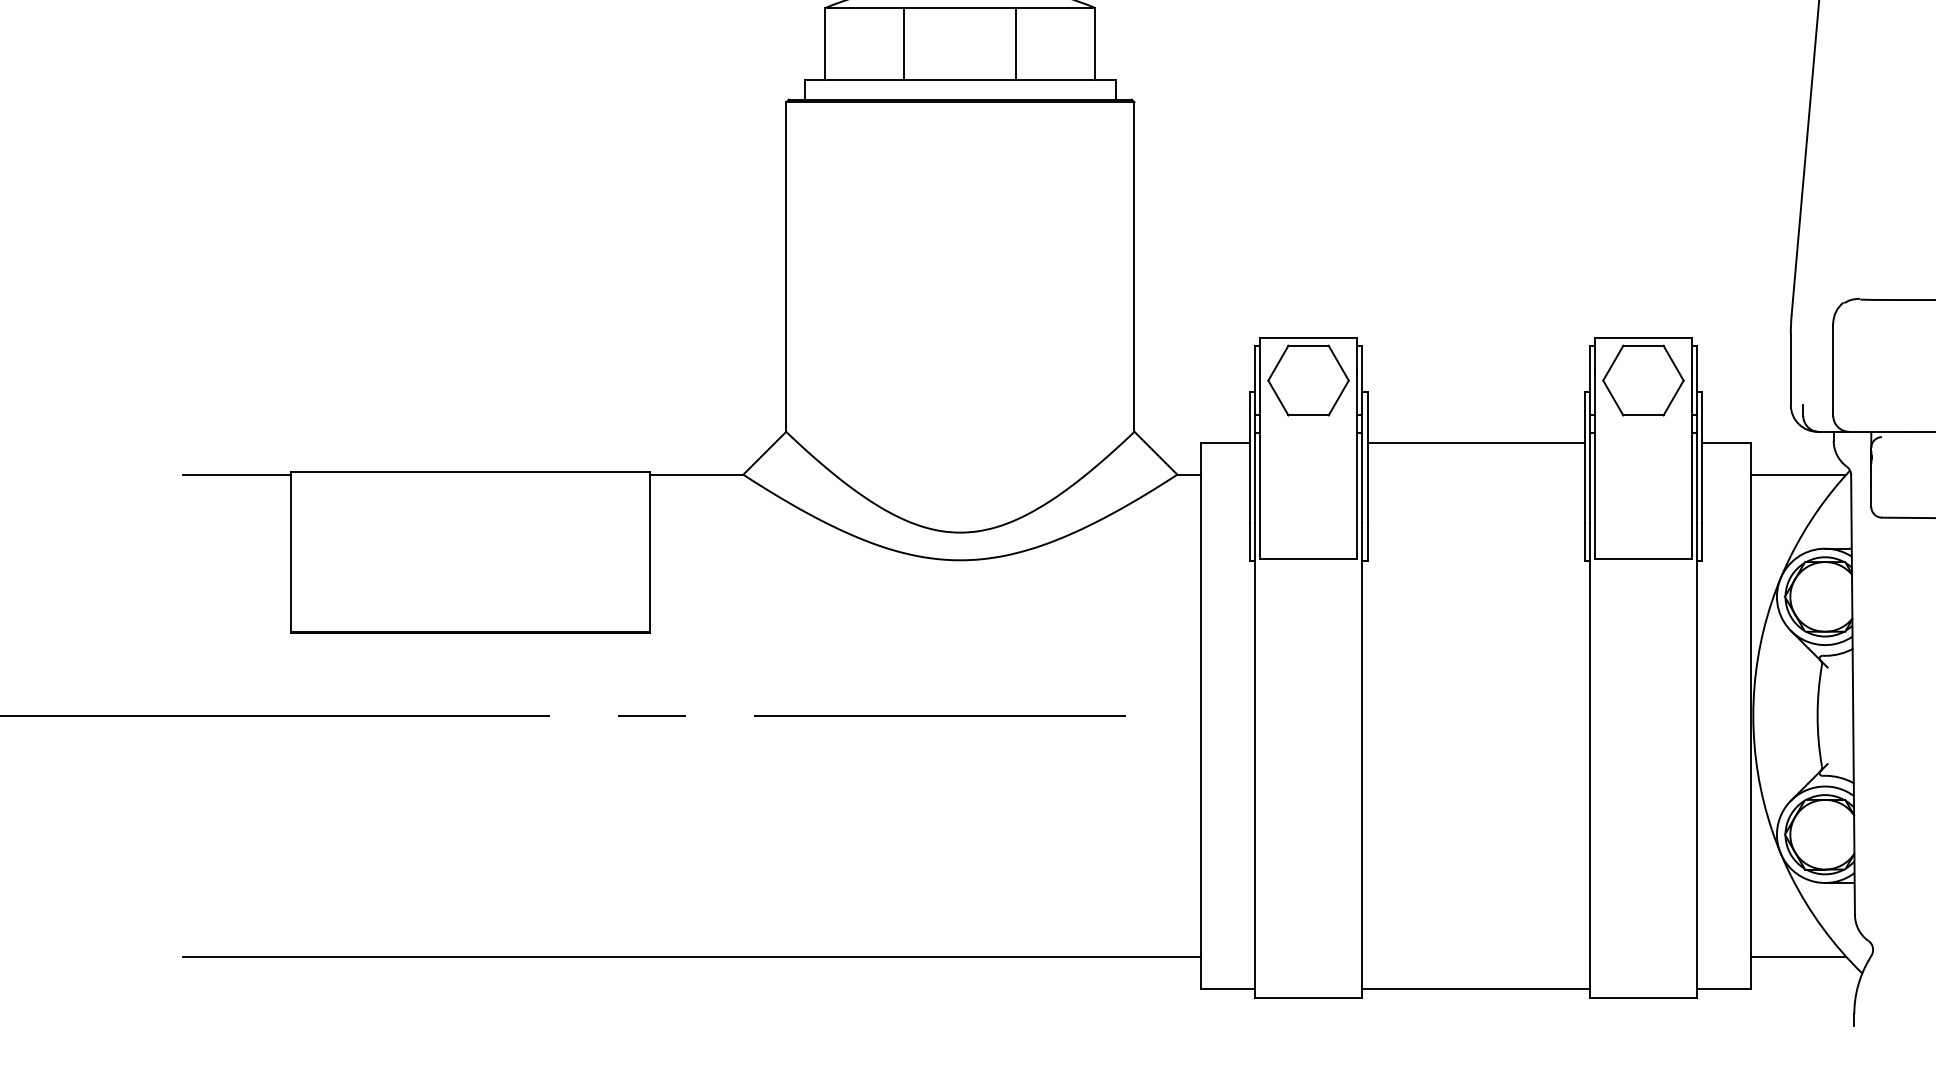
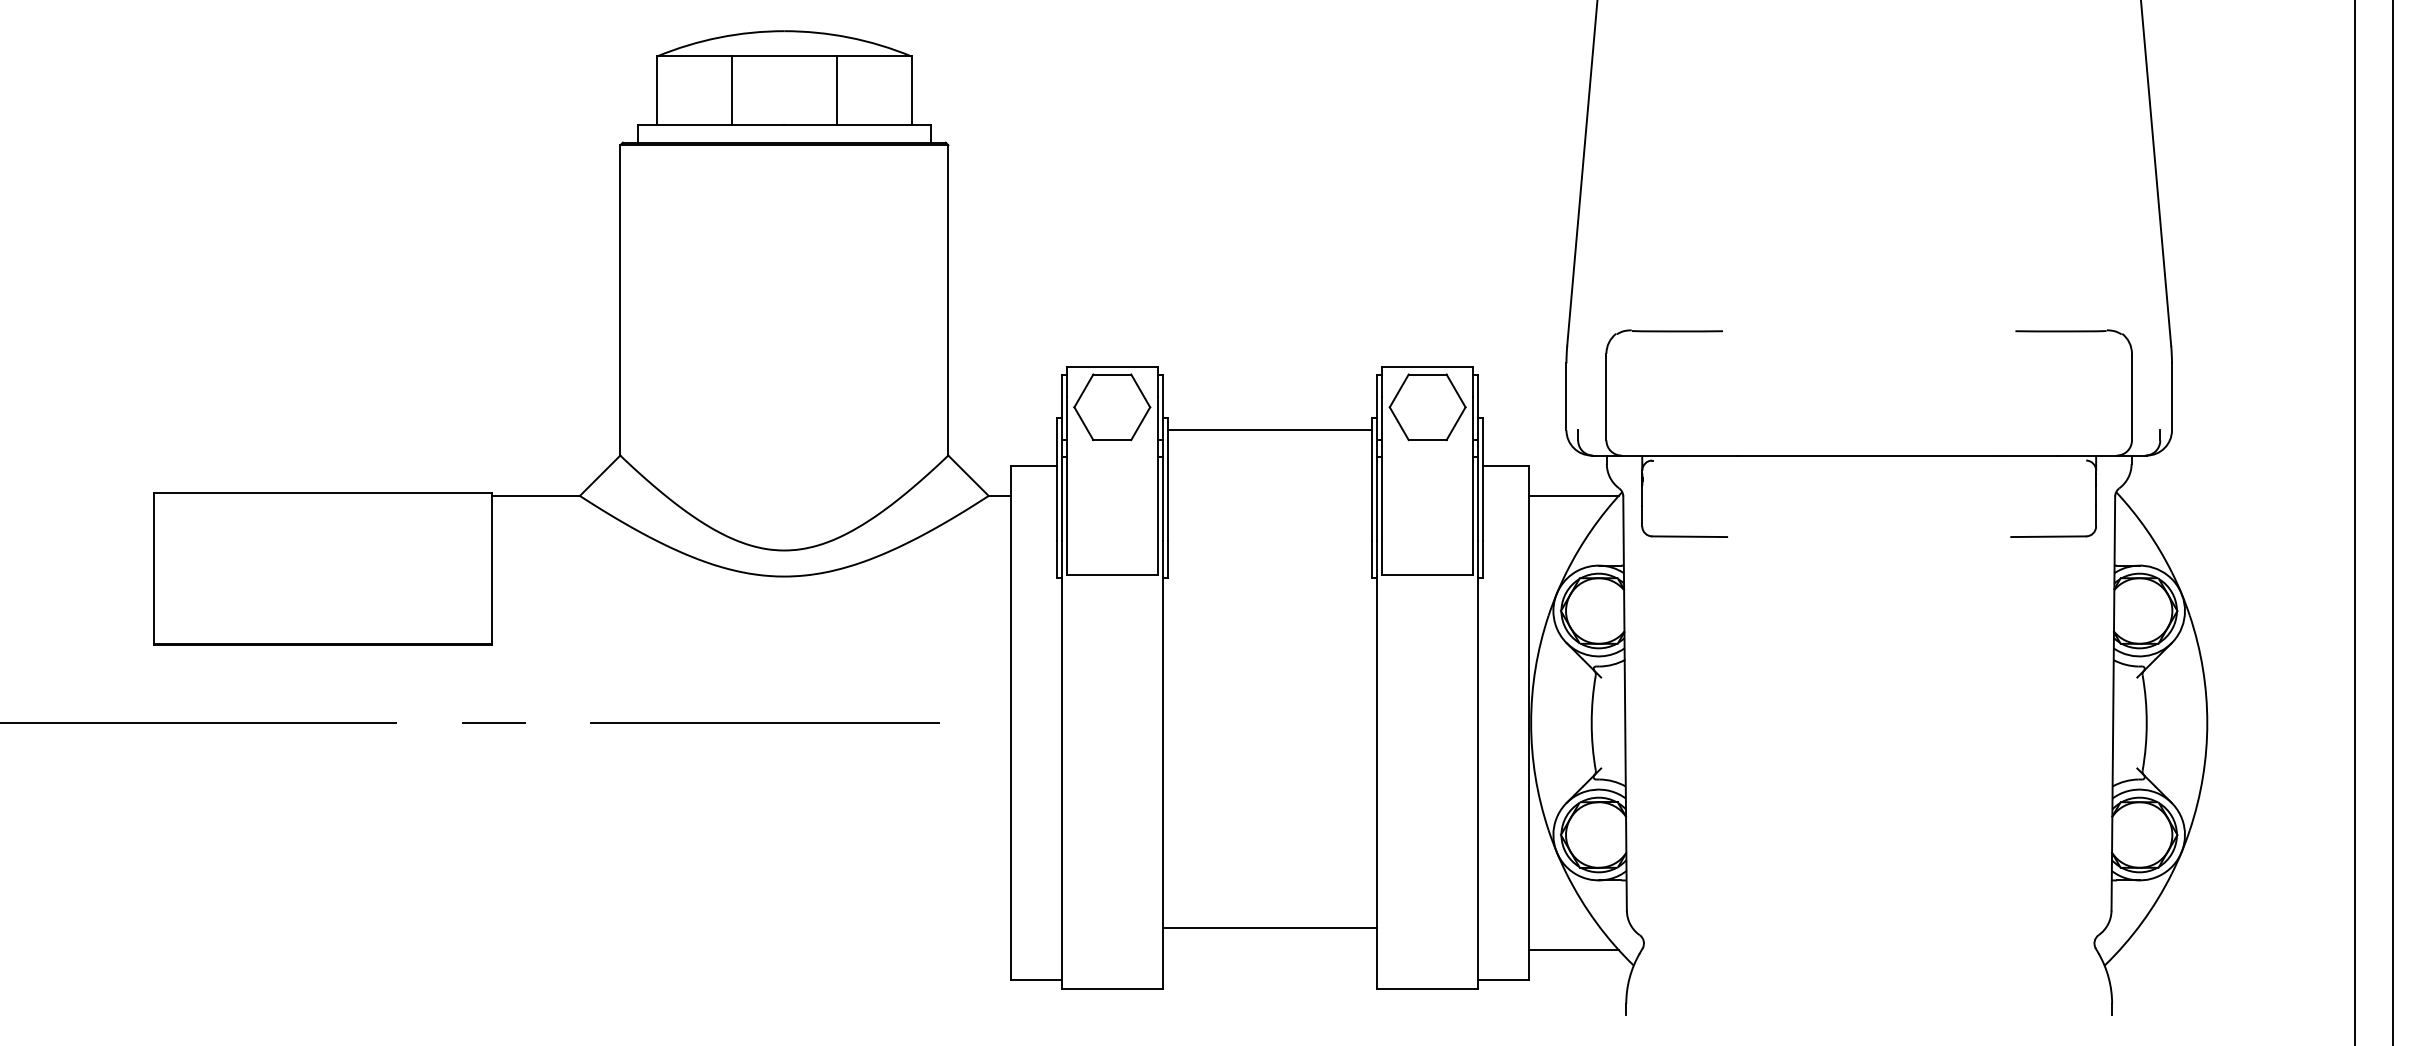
line: (1475, 442) -> (1269, 429), moved
line: (236, 474) -> (102, 495), removed
line: (691, 957) -> (531, 950), removed
line: (1475, 989) -> (1269, 928), moved

